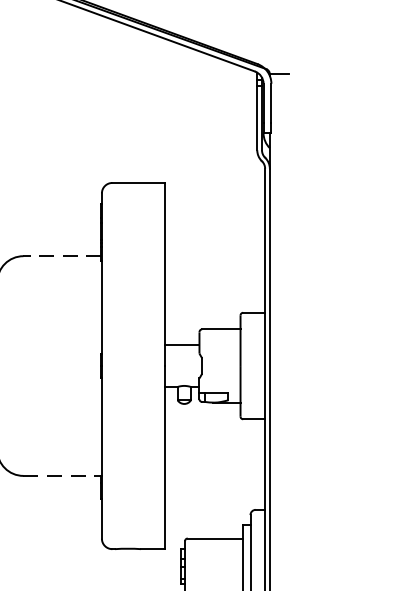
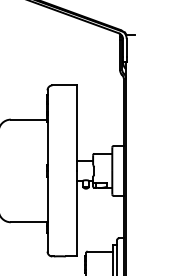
line: (61, 255) -> (28, 119), dashed -> solid
line: (63, 476) -> (29, 222), dashed -> solid

